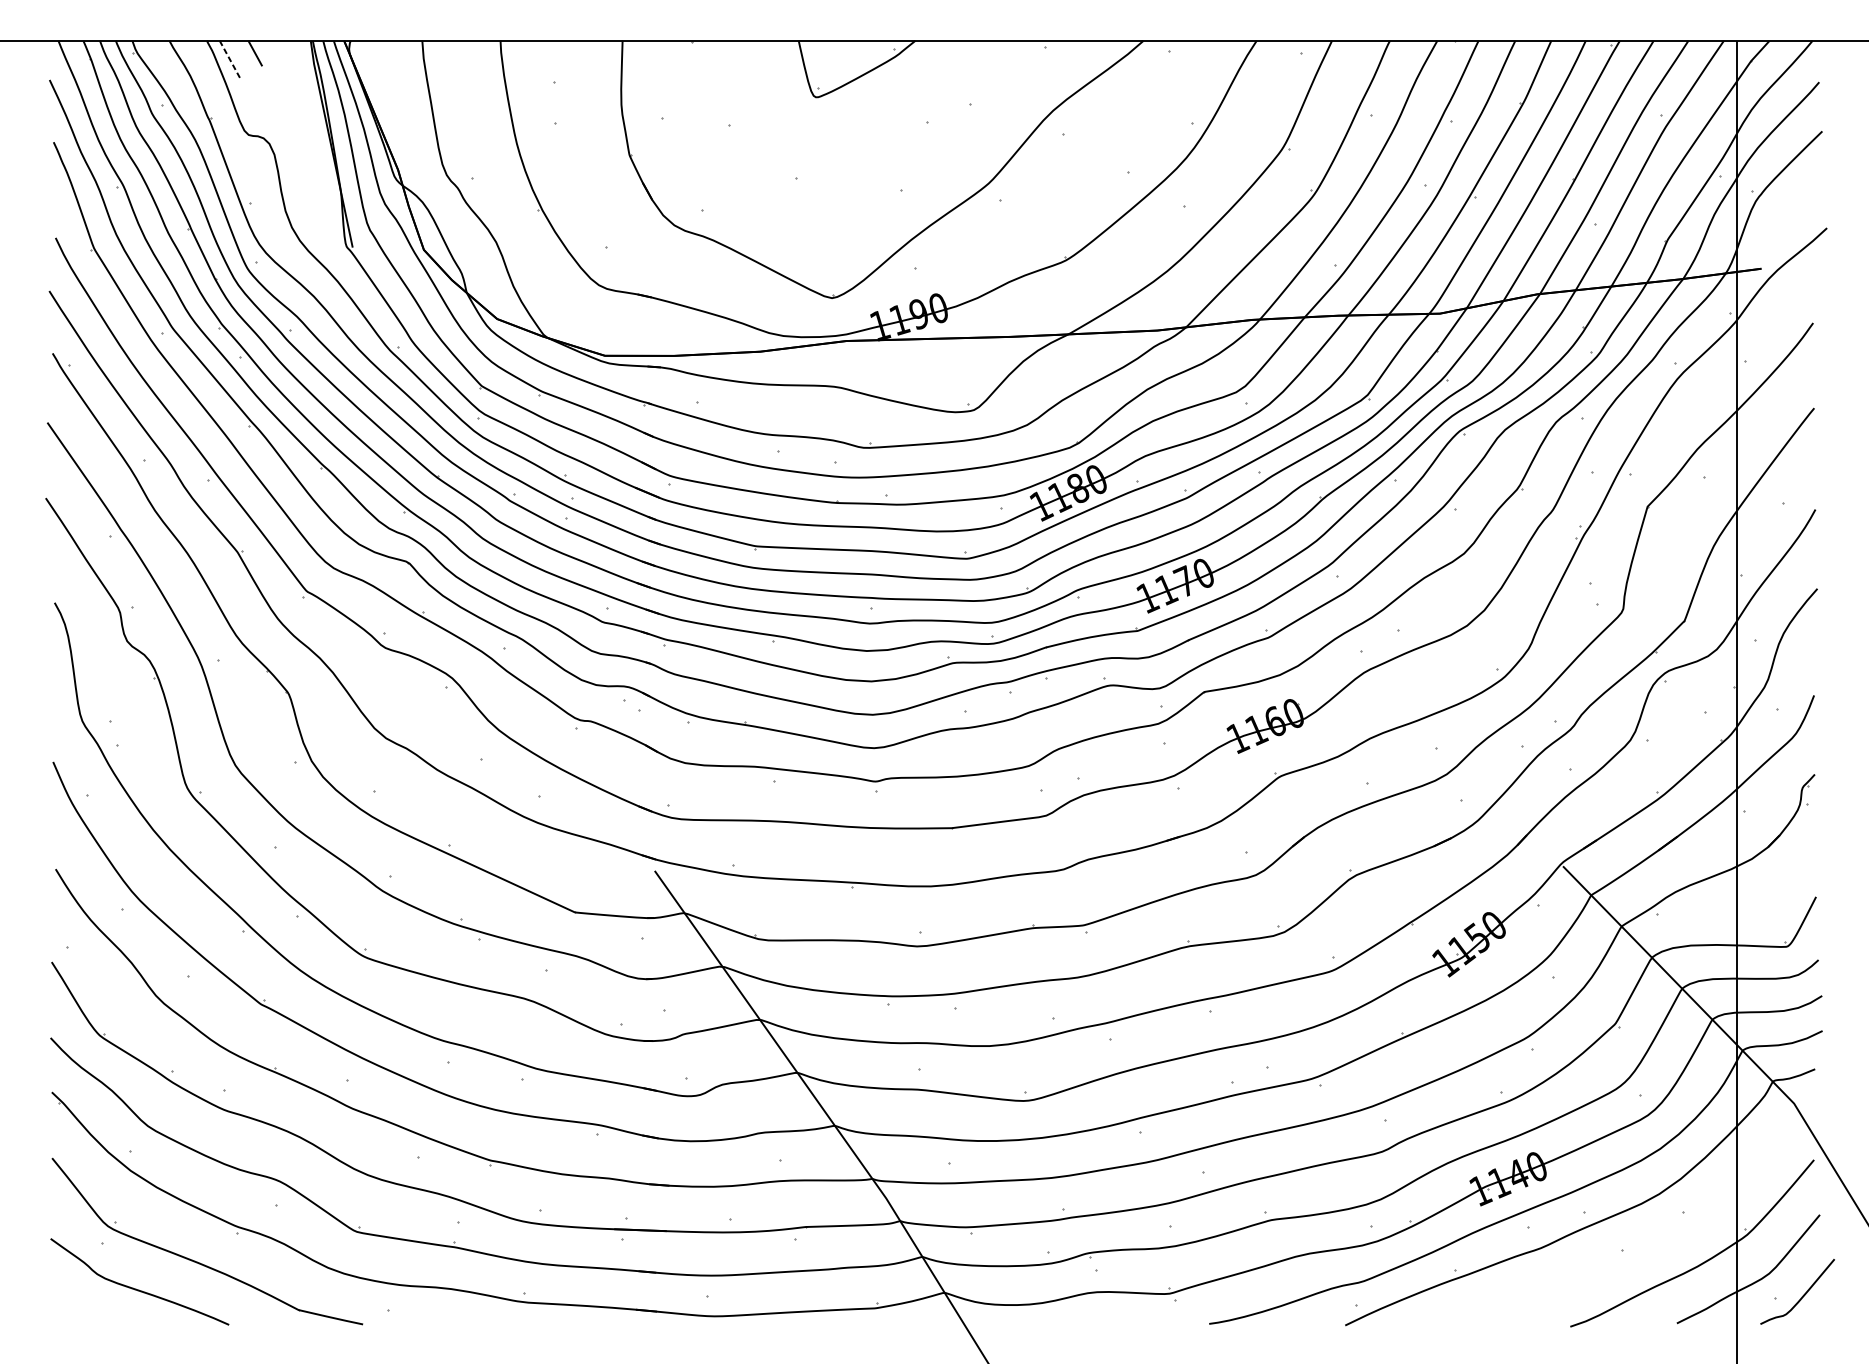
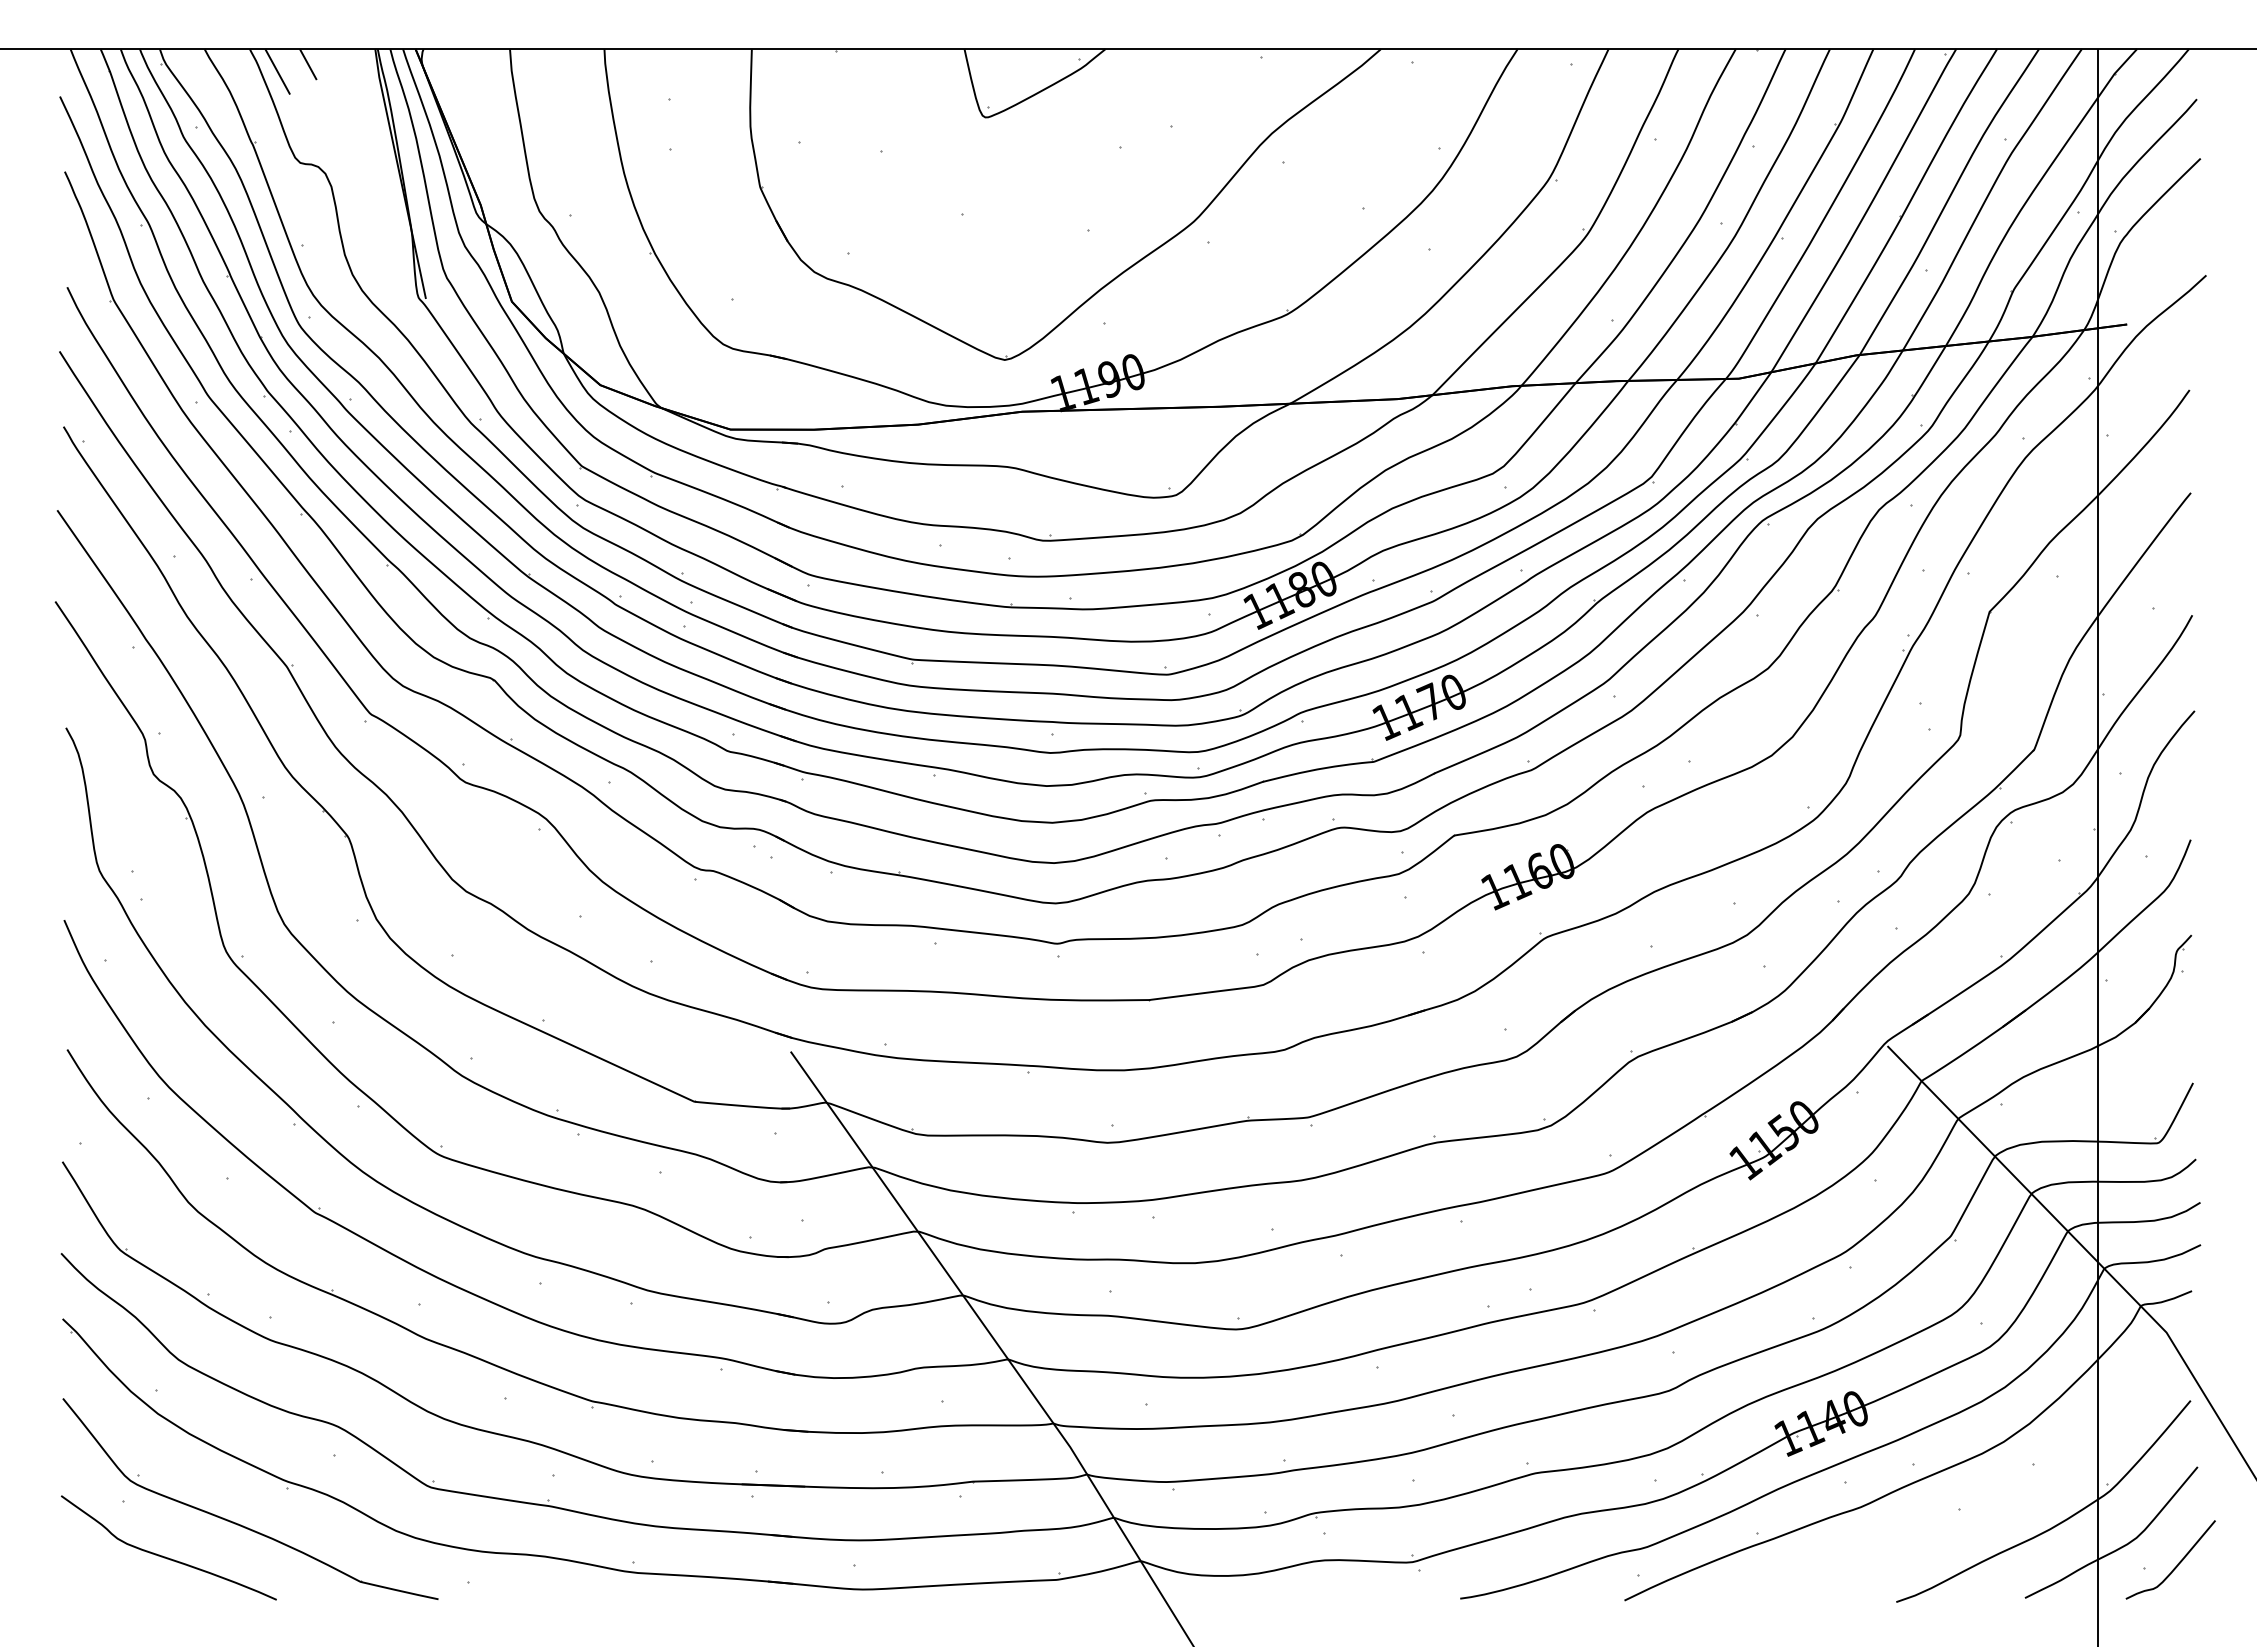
line: (229, 59) -> (277, 71), dashed -> solid

